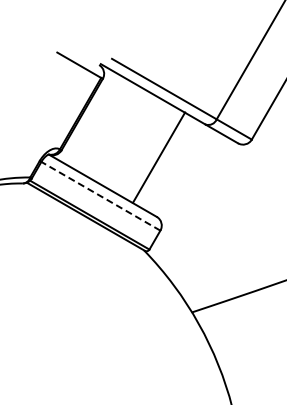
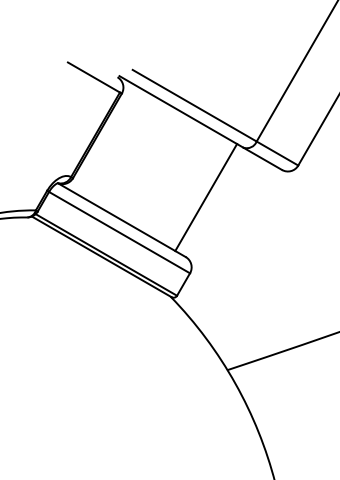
line: (158, 157) -> (205, 197), moved
line: (100, 196) -> (119, 232), dashed -> solid

